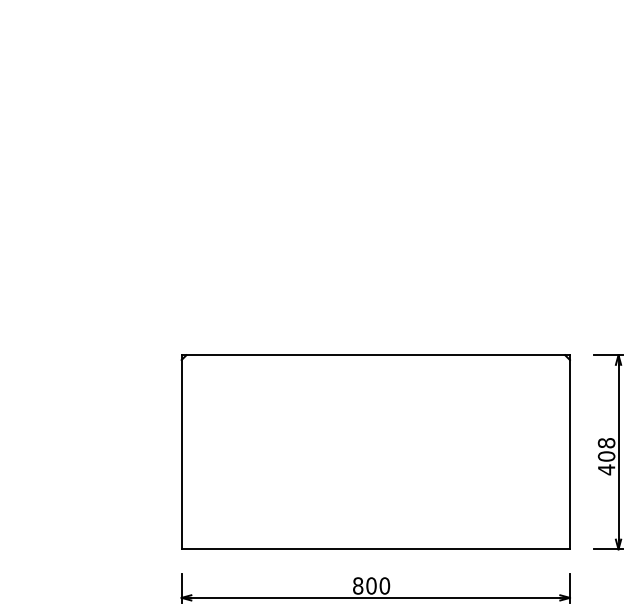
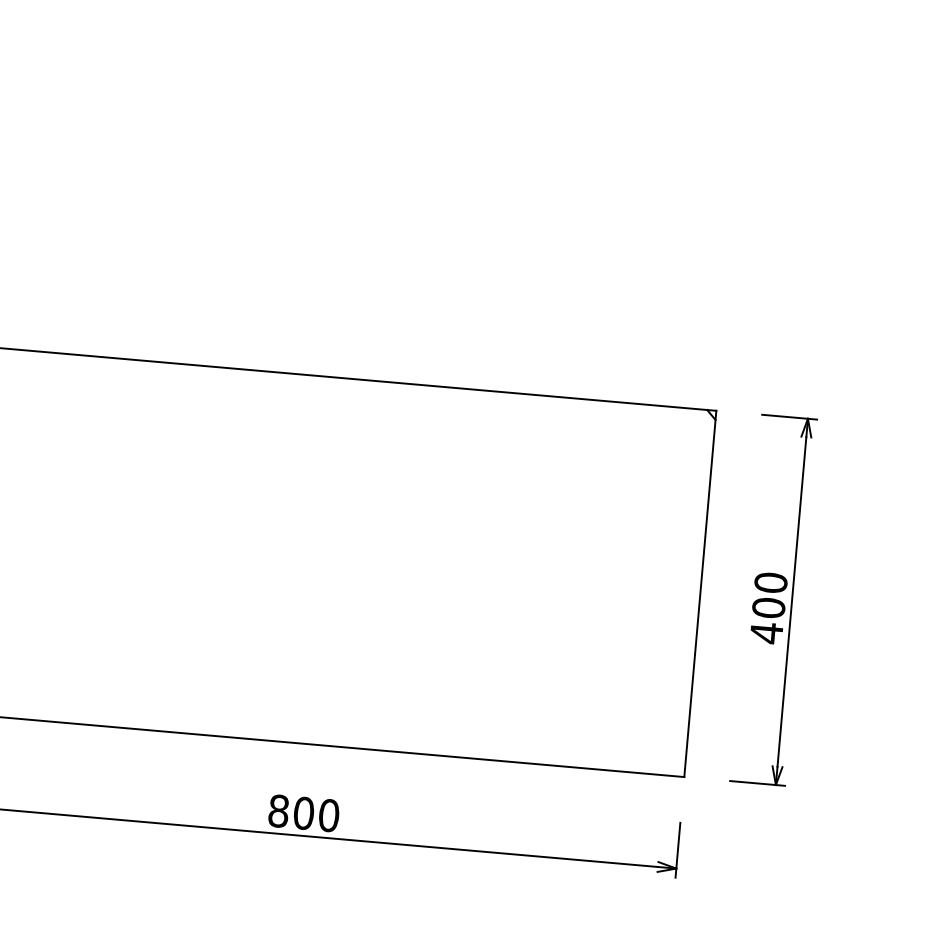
text: (606, 443) -> (770, 583), 408 -> 400

